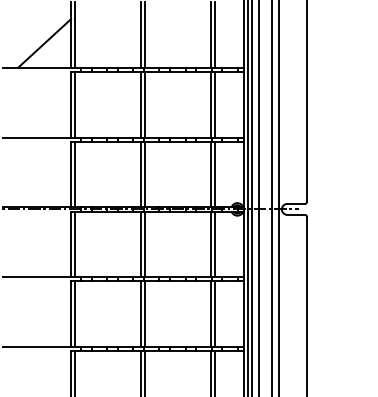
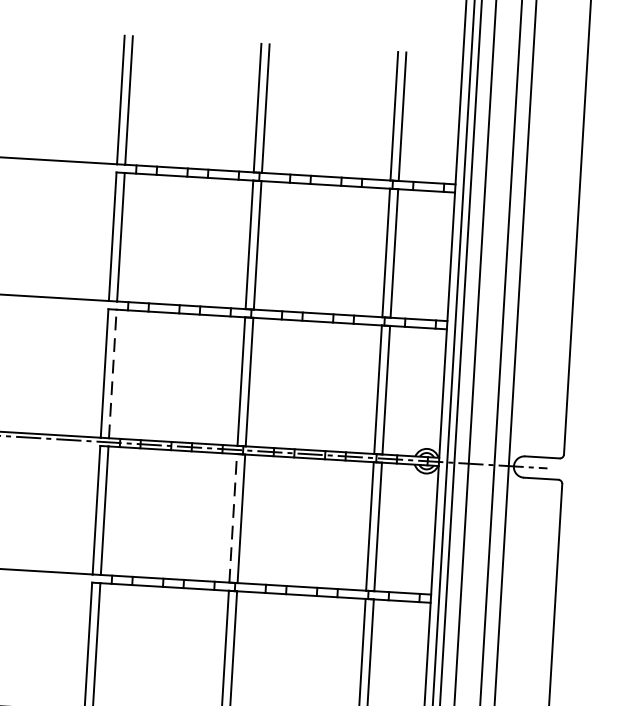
line: (44, 43) -> (67, 113), removed
line: (75, 174) -> (113, 373), solid -> dashed
line: (140, 244) -> (232, 518), solid -> dashed

